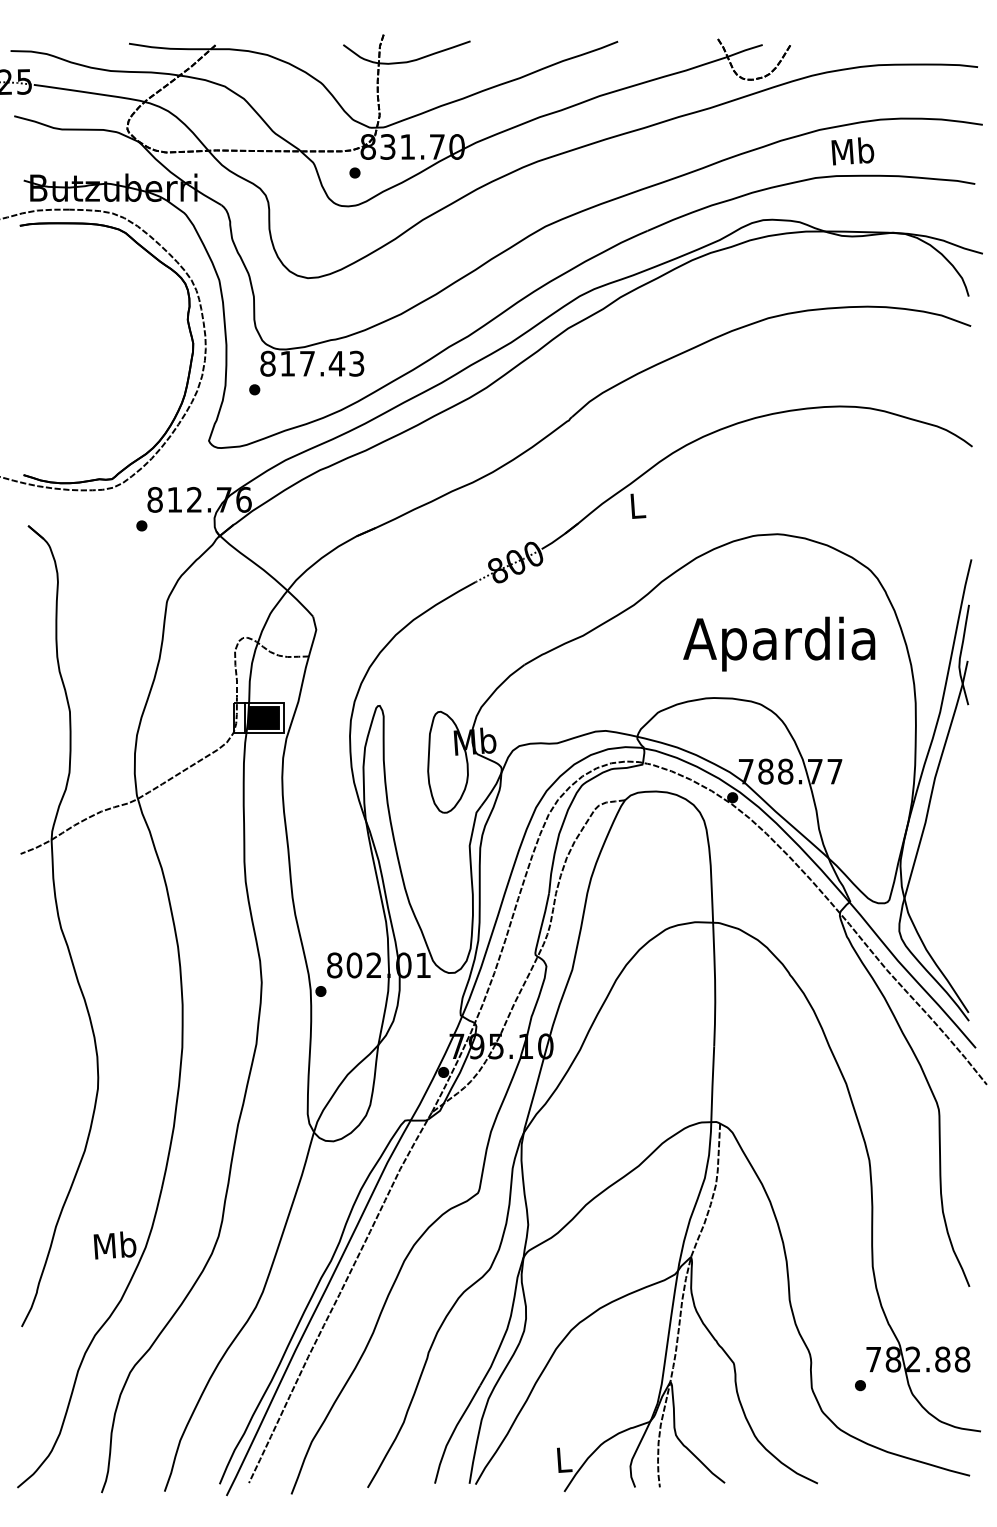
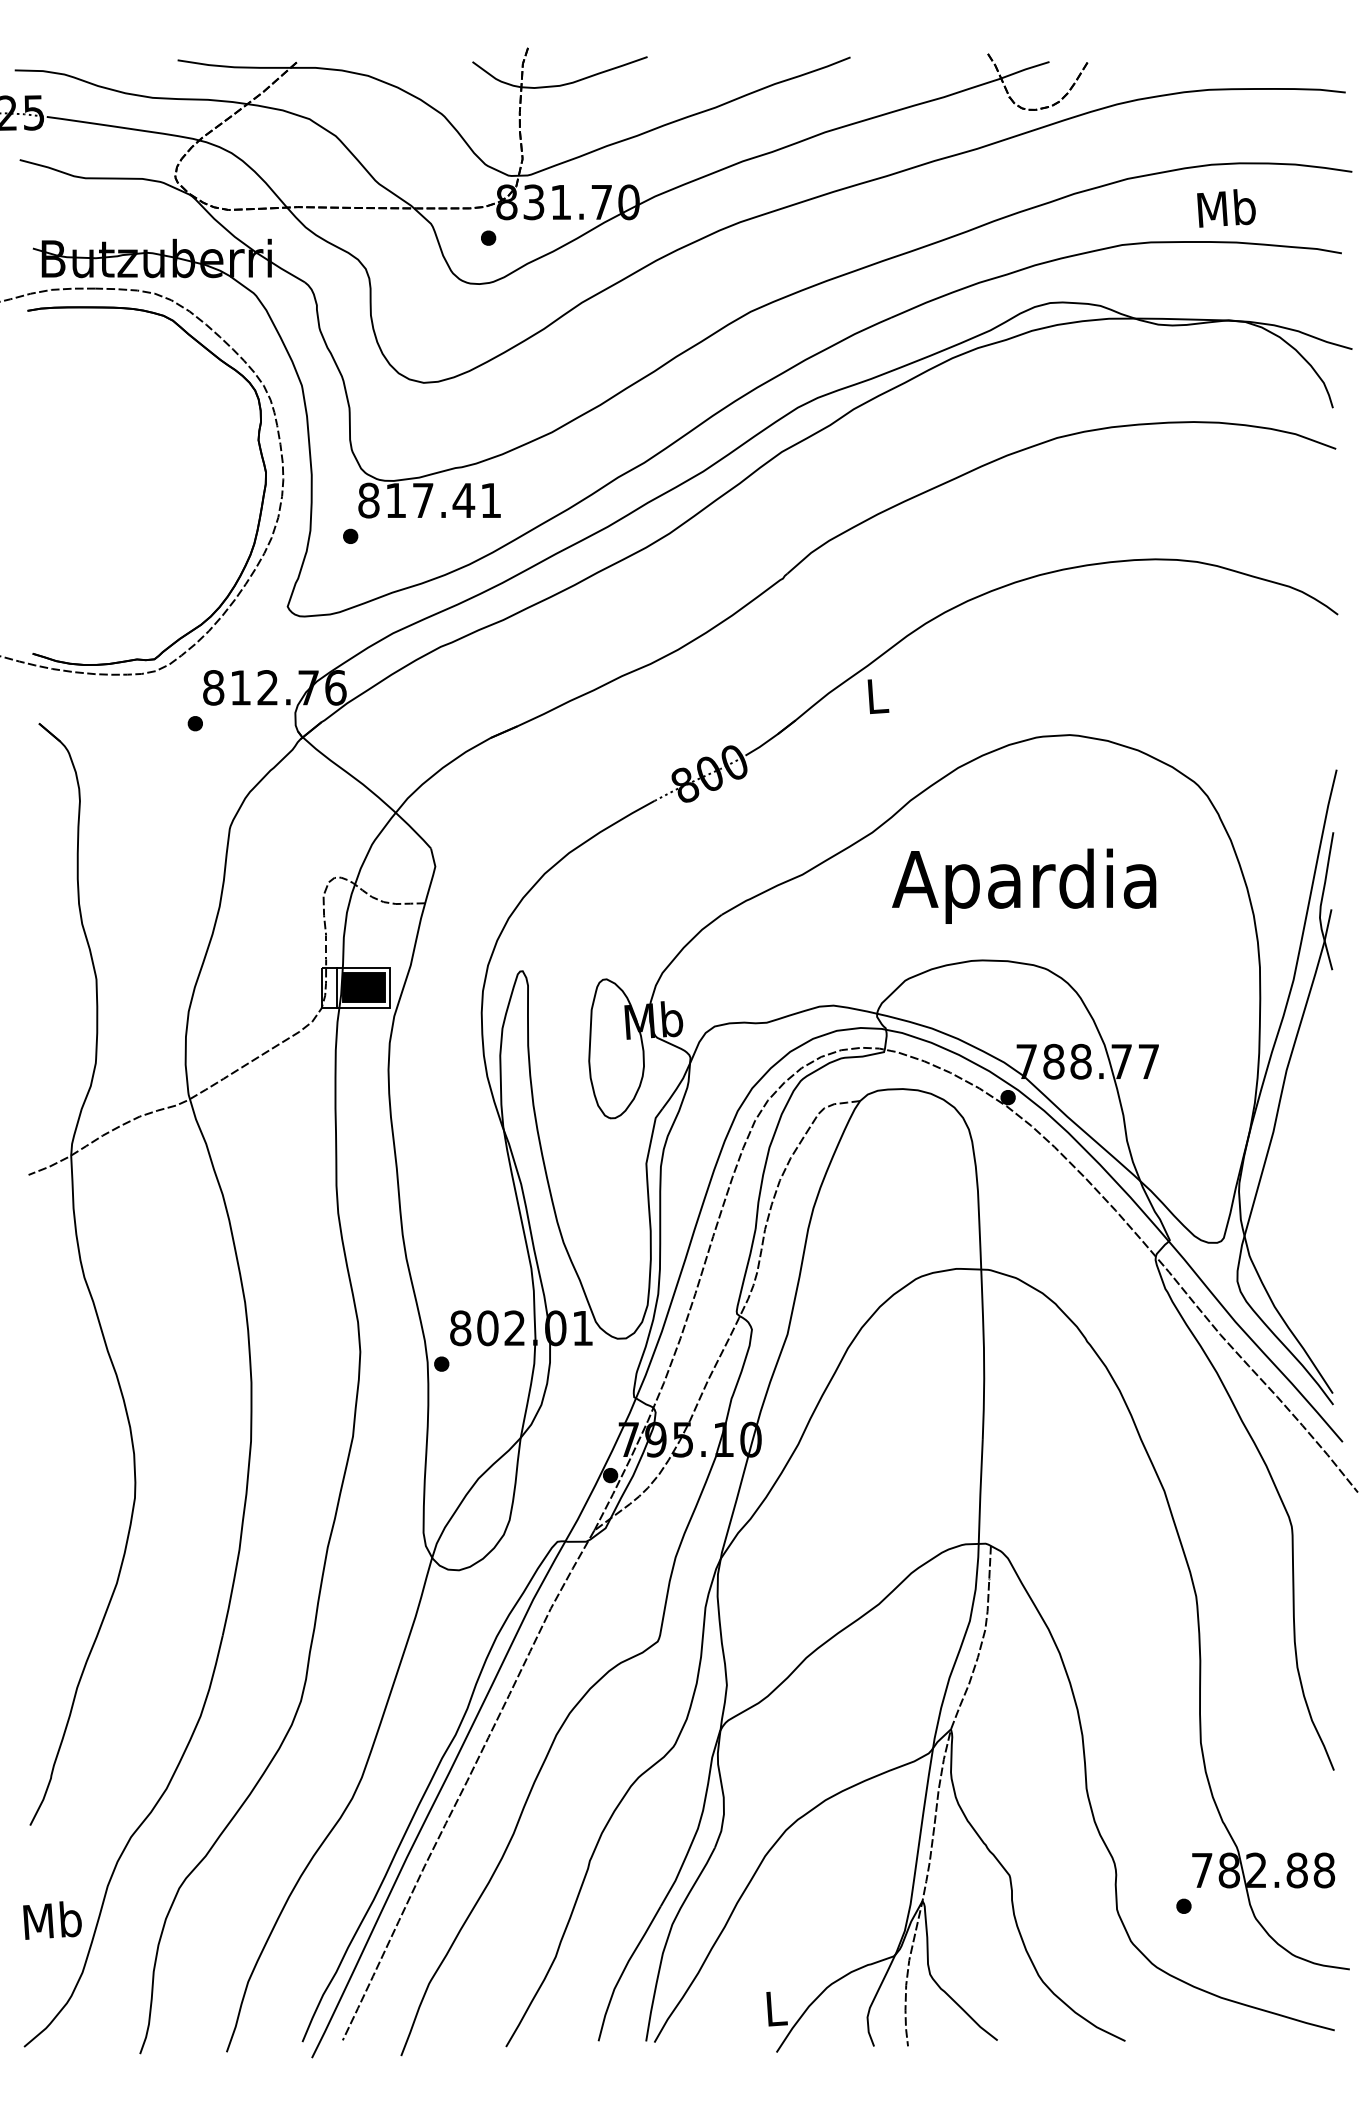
text: (852, 151) -> (1226, 208), moved
text: (356, 363) -> (490, 500), 817.43 -> 817.41
text: (779, 643) -> (1024, 885), moved
text: (115, 1245) -> (52, 1920), moved

